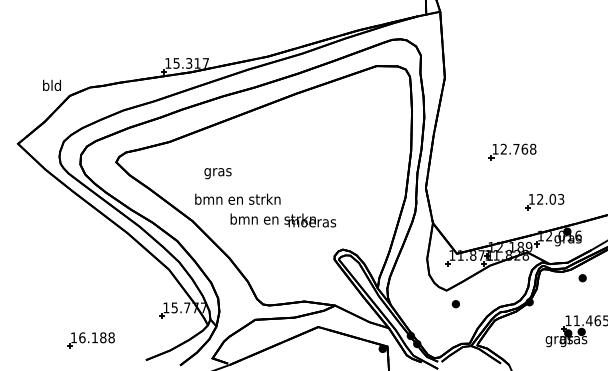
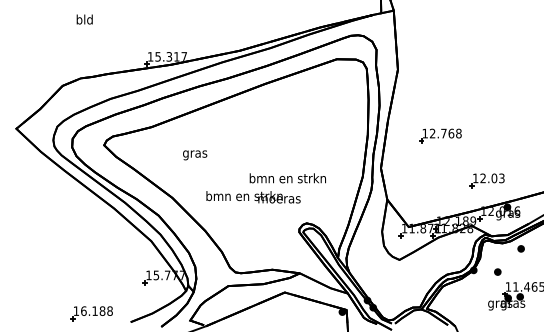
text: (51, 85) -> (84, 19), moved
part: (512, 151) -> (440, 135), moved
text: (237, 199) -> (287, 178), moved
part: (455, 303) -> (497, 271), moved
part: (90, 340) -> (91, 313), moved

